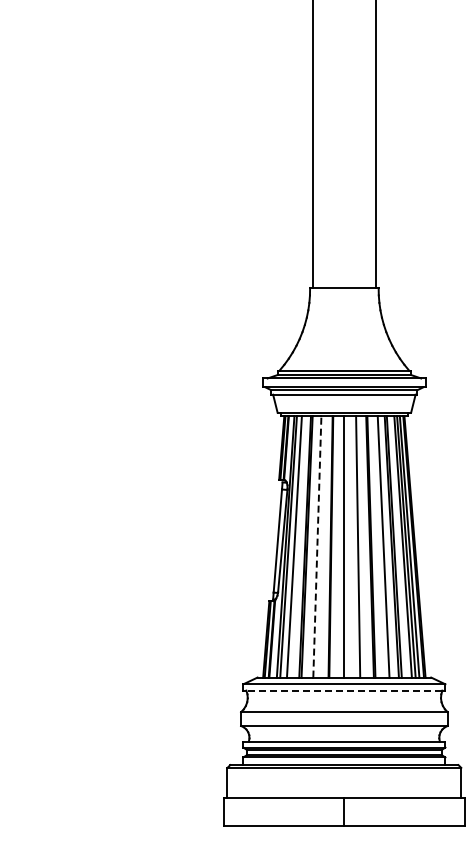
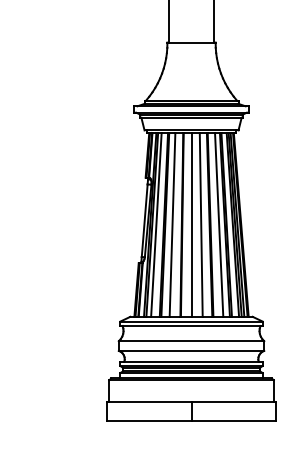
line: (317, 546) -> (172, 224), dashed -> solid
line: (343, 690) -> (190, 325), dashed -> solid

